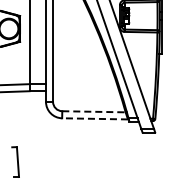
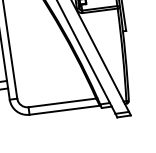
line: (93, 111) -> (61, 102), dashed -> solid
line: (95, 118) -> (65, 109), dashed -> solid

